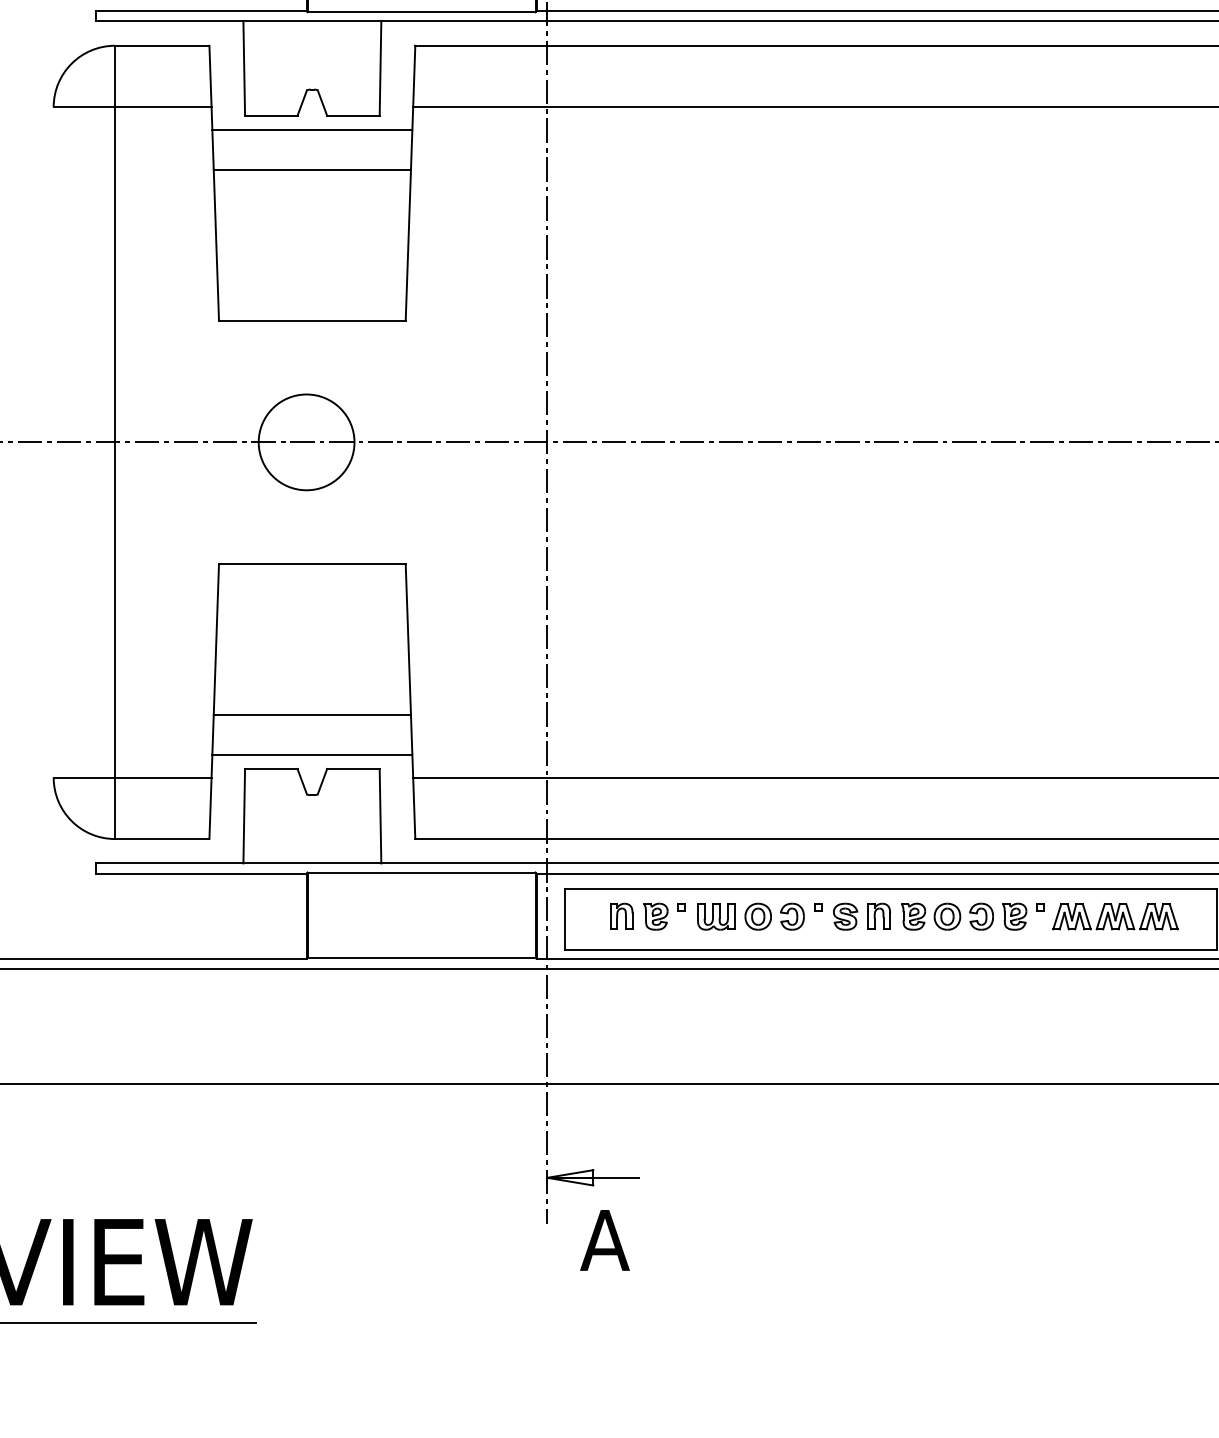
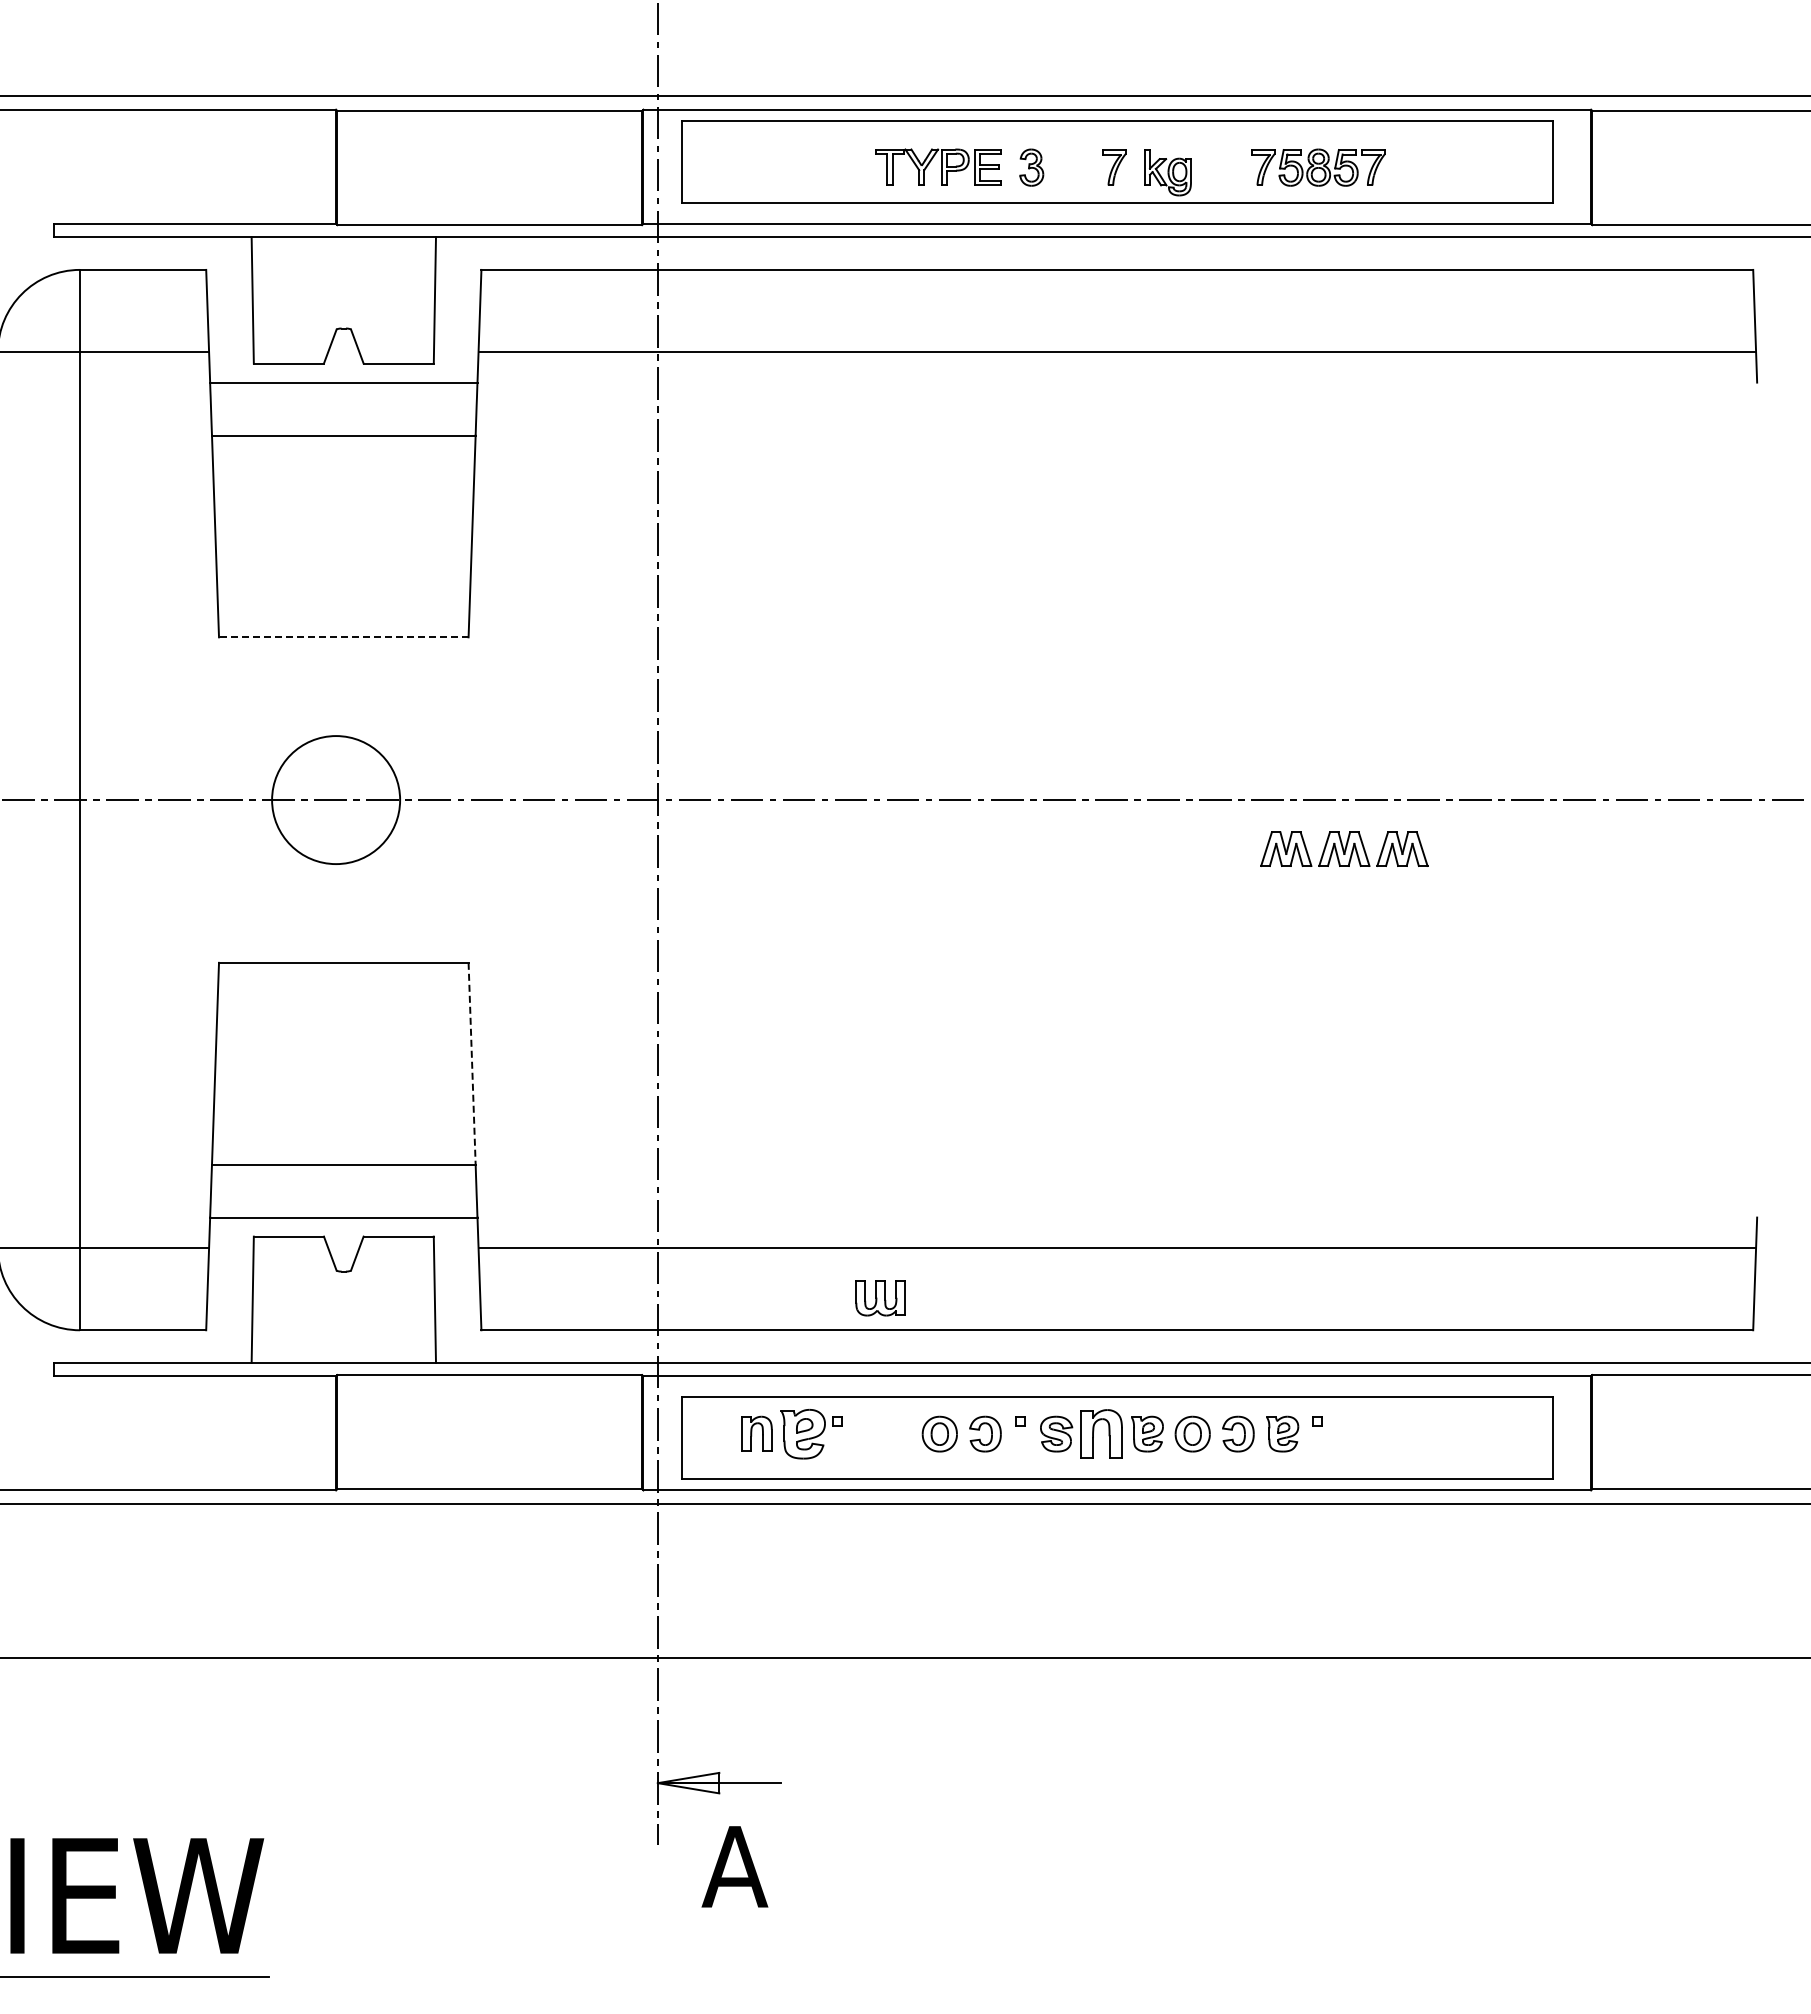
line: (312, 320) -> (343, 637), solid -> dashed
line: (408, 639) -> (472, 1063), solid -> dashed
part: (655, 916) -> (802, 1433), size x1.4
part: (716, 916) -> (880, 1298), moved
part: (879, 916) -> (1101, 1433), size x1.4
part: (1115, 916) -> (1344, 848), moved

